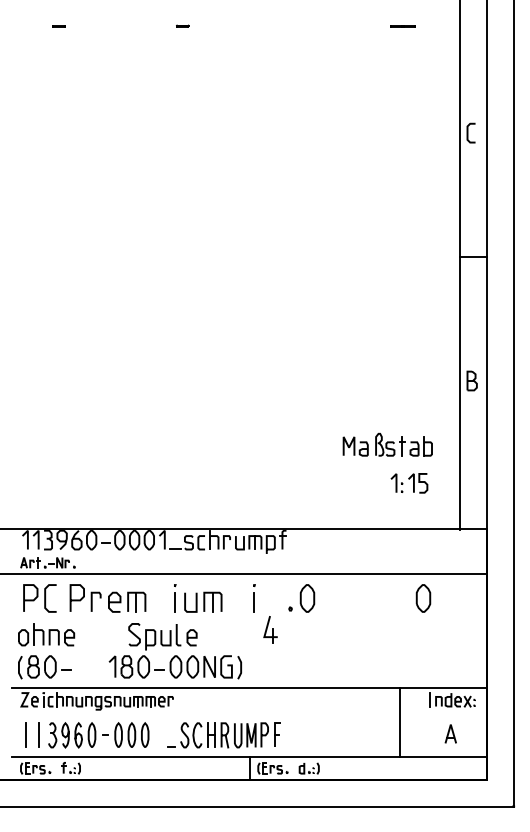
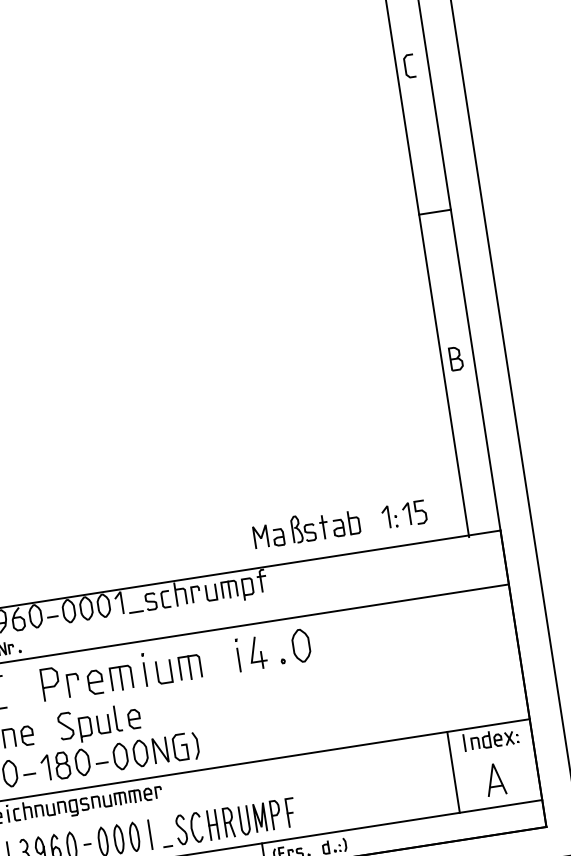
part: (387, 444) -> (306, 527), moved
part: (409, 483) -> (404, 514), moved
part: (107, 598) -> (86, 679), moved
part: (423, 598) -> (438, 624), removed
part: (270, 629) -> (257, 652), moved
part: (174, 651) -> (116, 738), moved
line: (400, 722) -> (453, 772), moved
part: (450, 733) -> (494, 779), size x1.43
line: (158, 735) -> (150, 834), added

